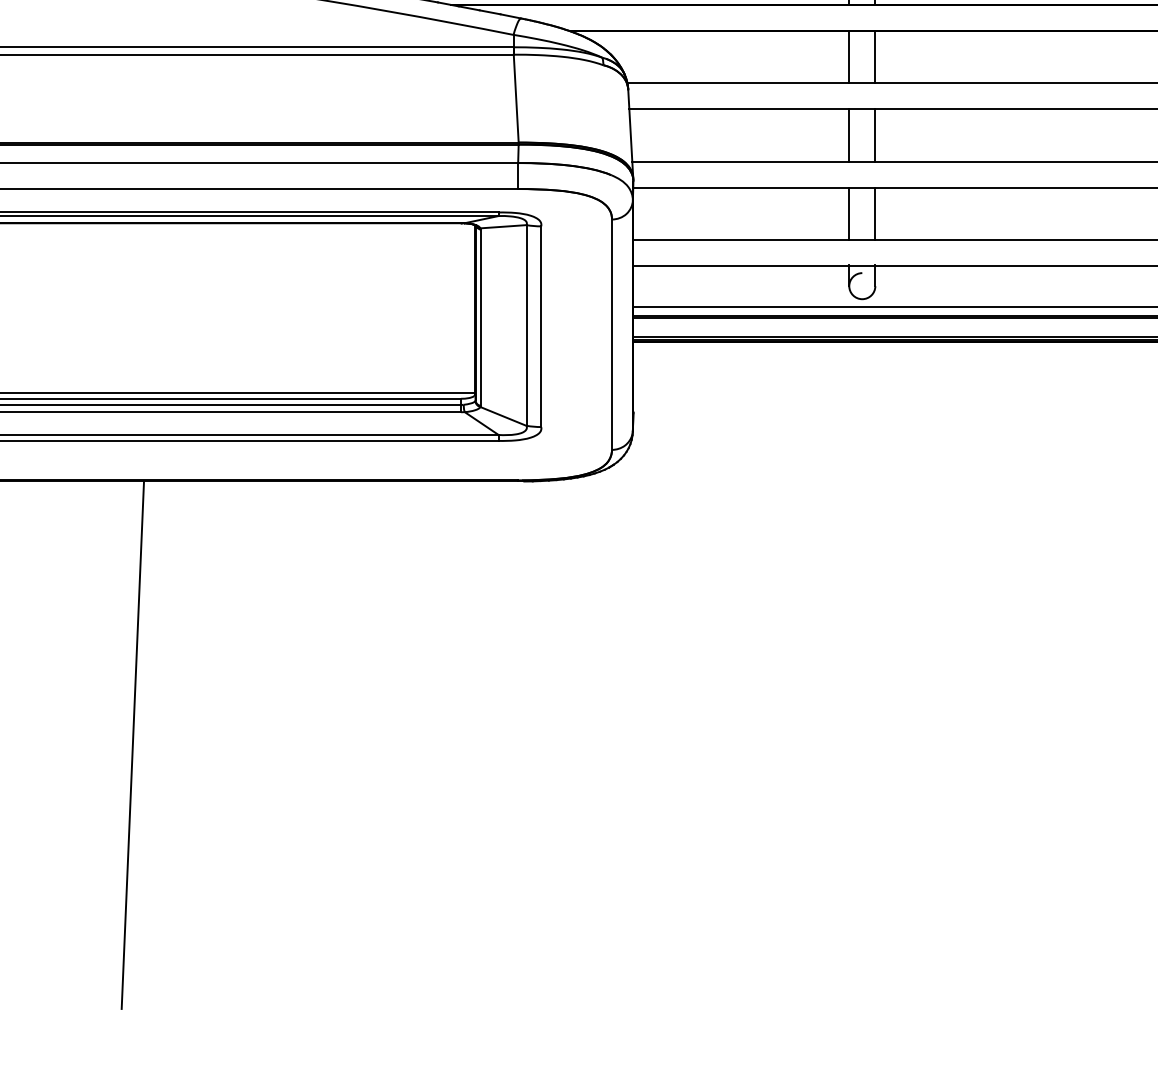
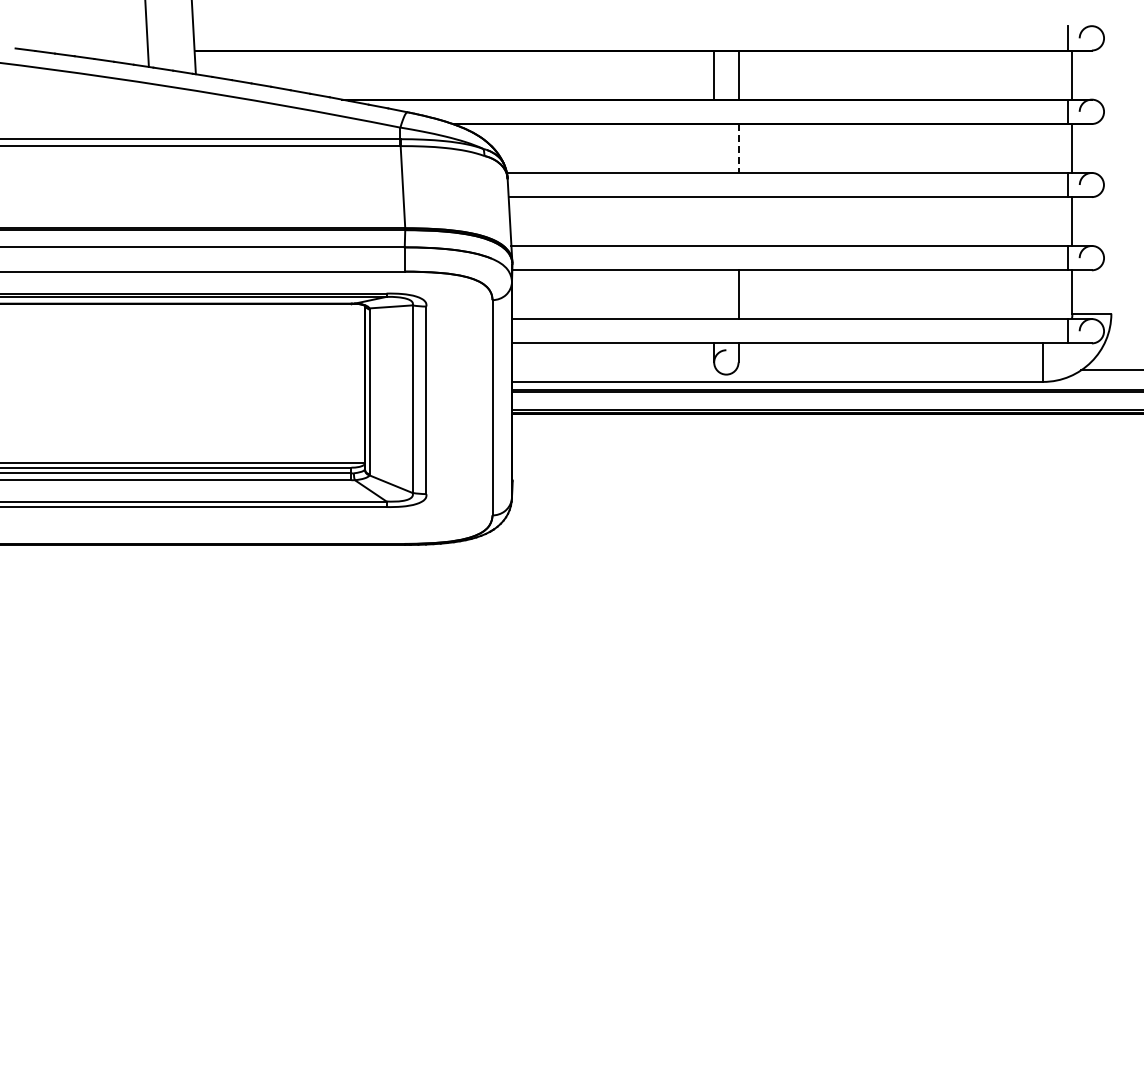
line: (849, 57) -> (714, 148), removed
line: (875, 57) -> (738, 148), solid -> dashed
line: (849, 135) -> (714, 221), removed
line: (875, 135) -> (738, 221), removed
line: (849, 213) -> (714, 294), removed
line: (132, 744) -> (44, 790), removed

